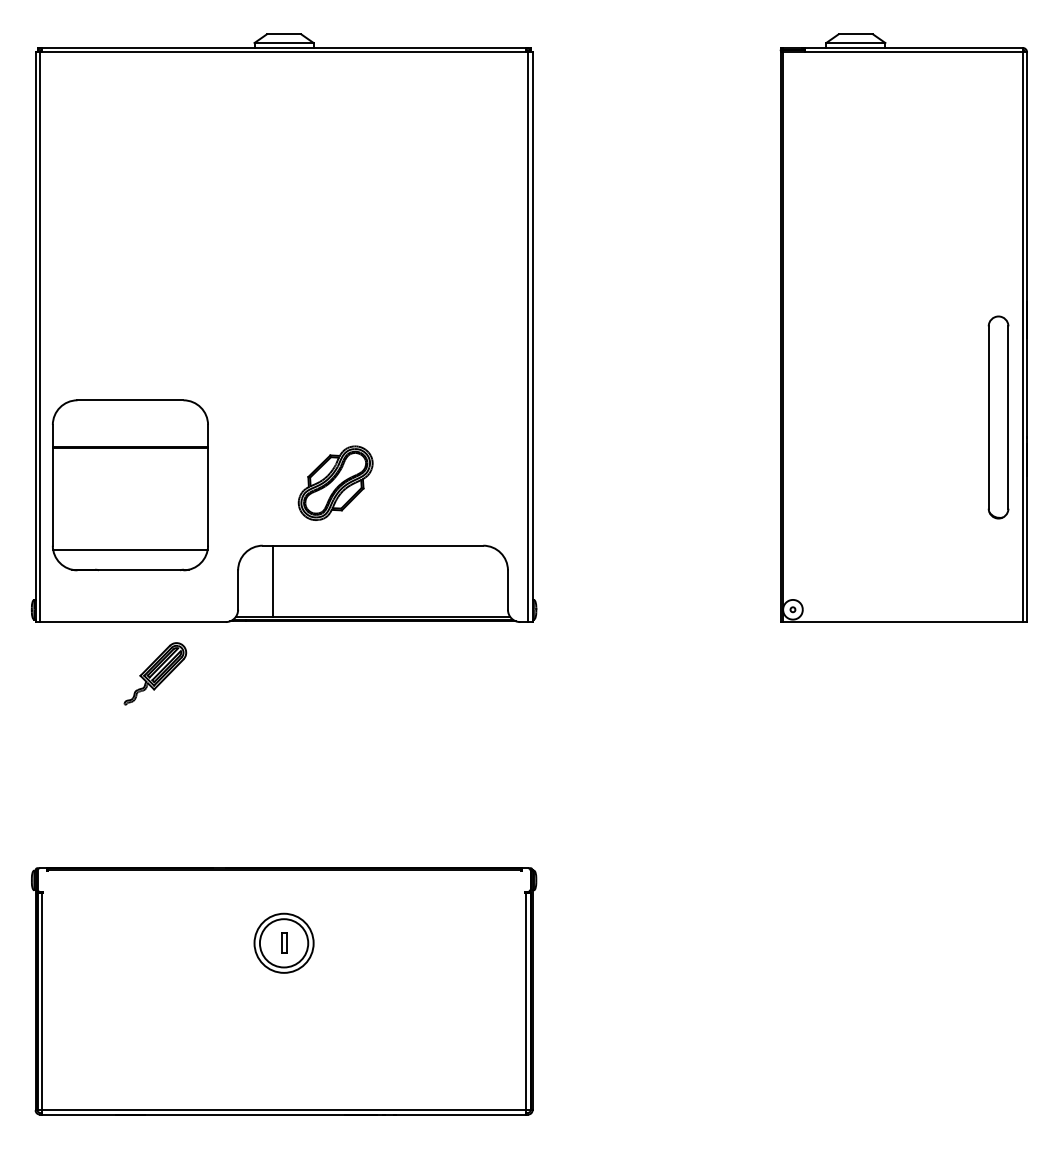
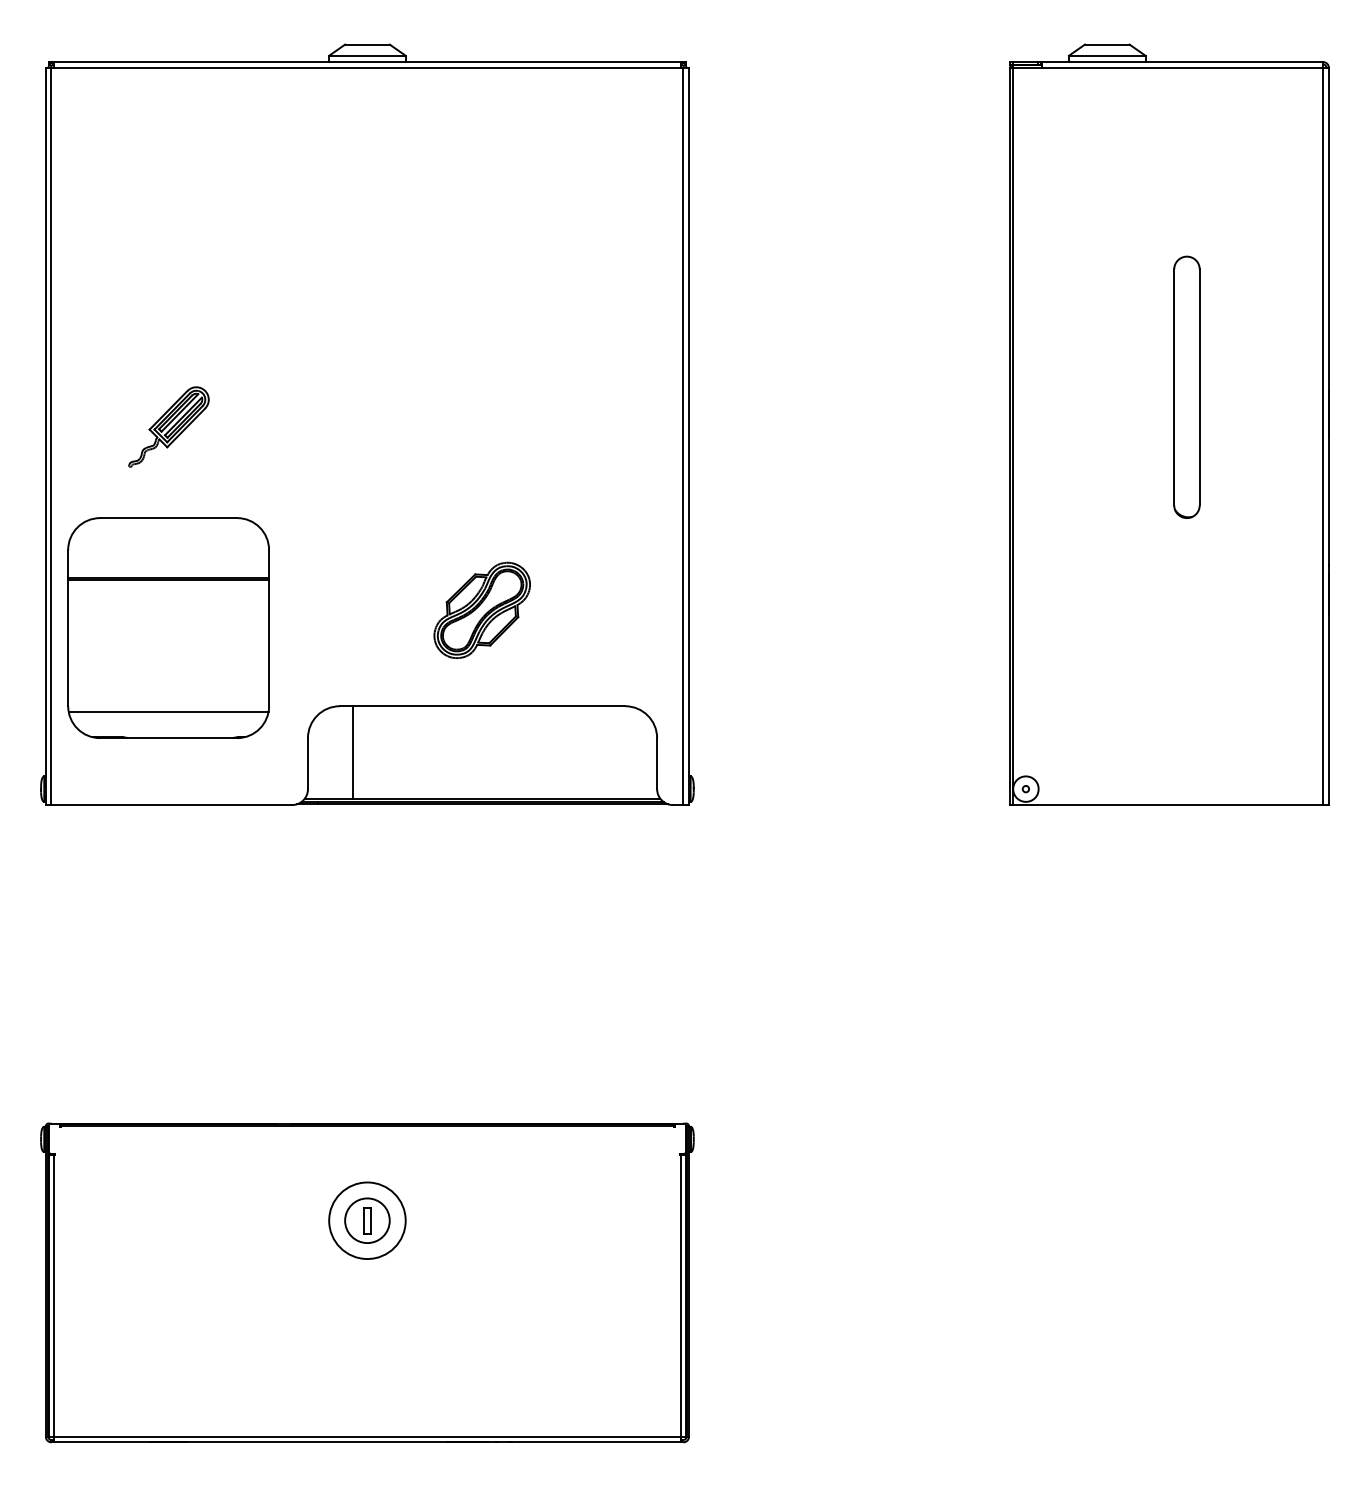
part: (998, 416) -> (1186, 386), moved
part: (335, 482) -> (481, 609), moved
part: (155, 673) -> (168, 426), moved
circle: (284, 943) -> (367, 1220), size x0.71

